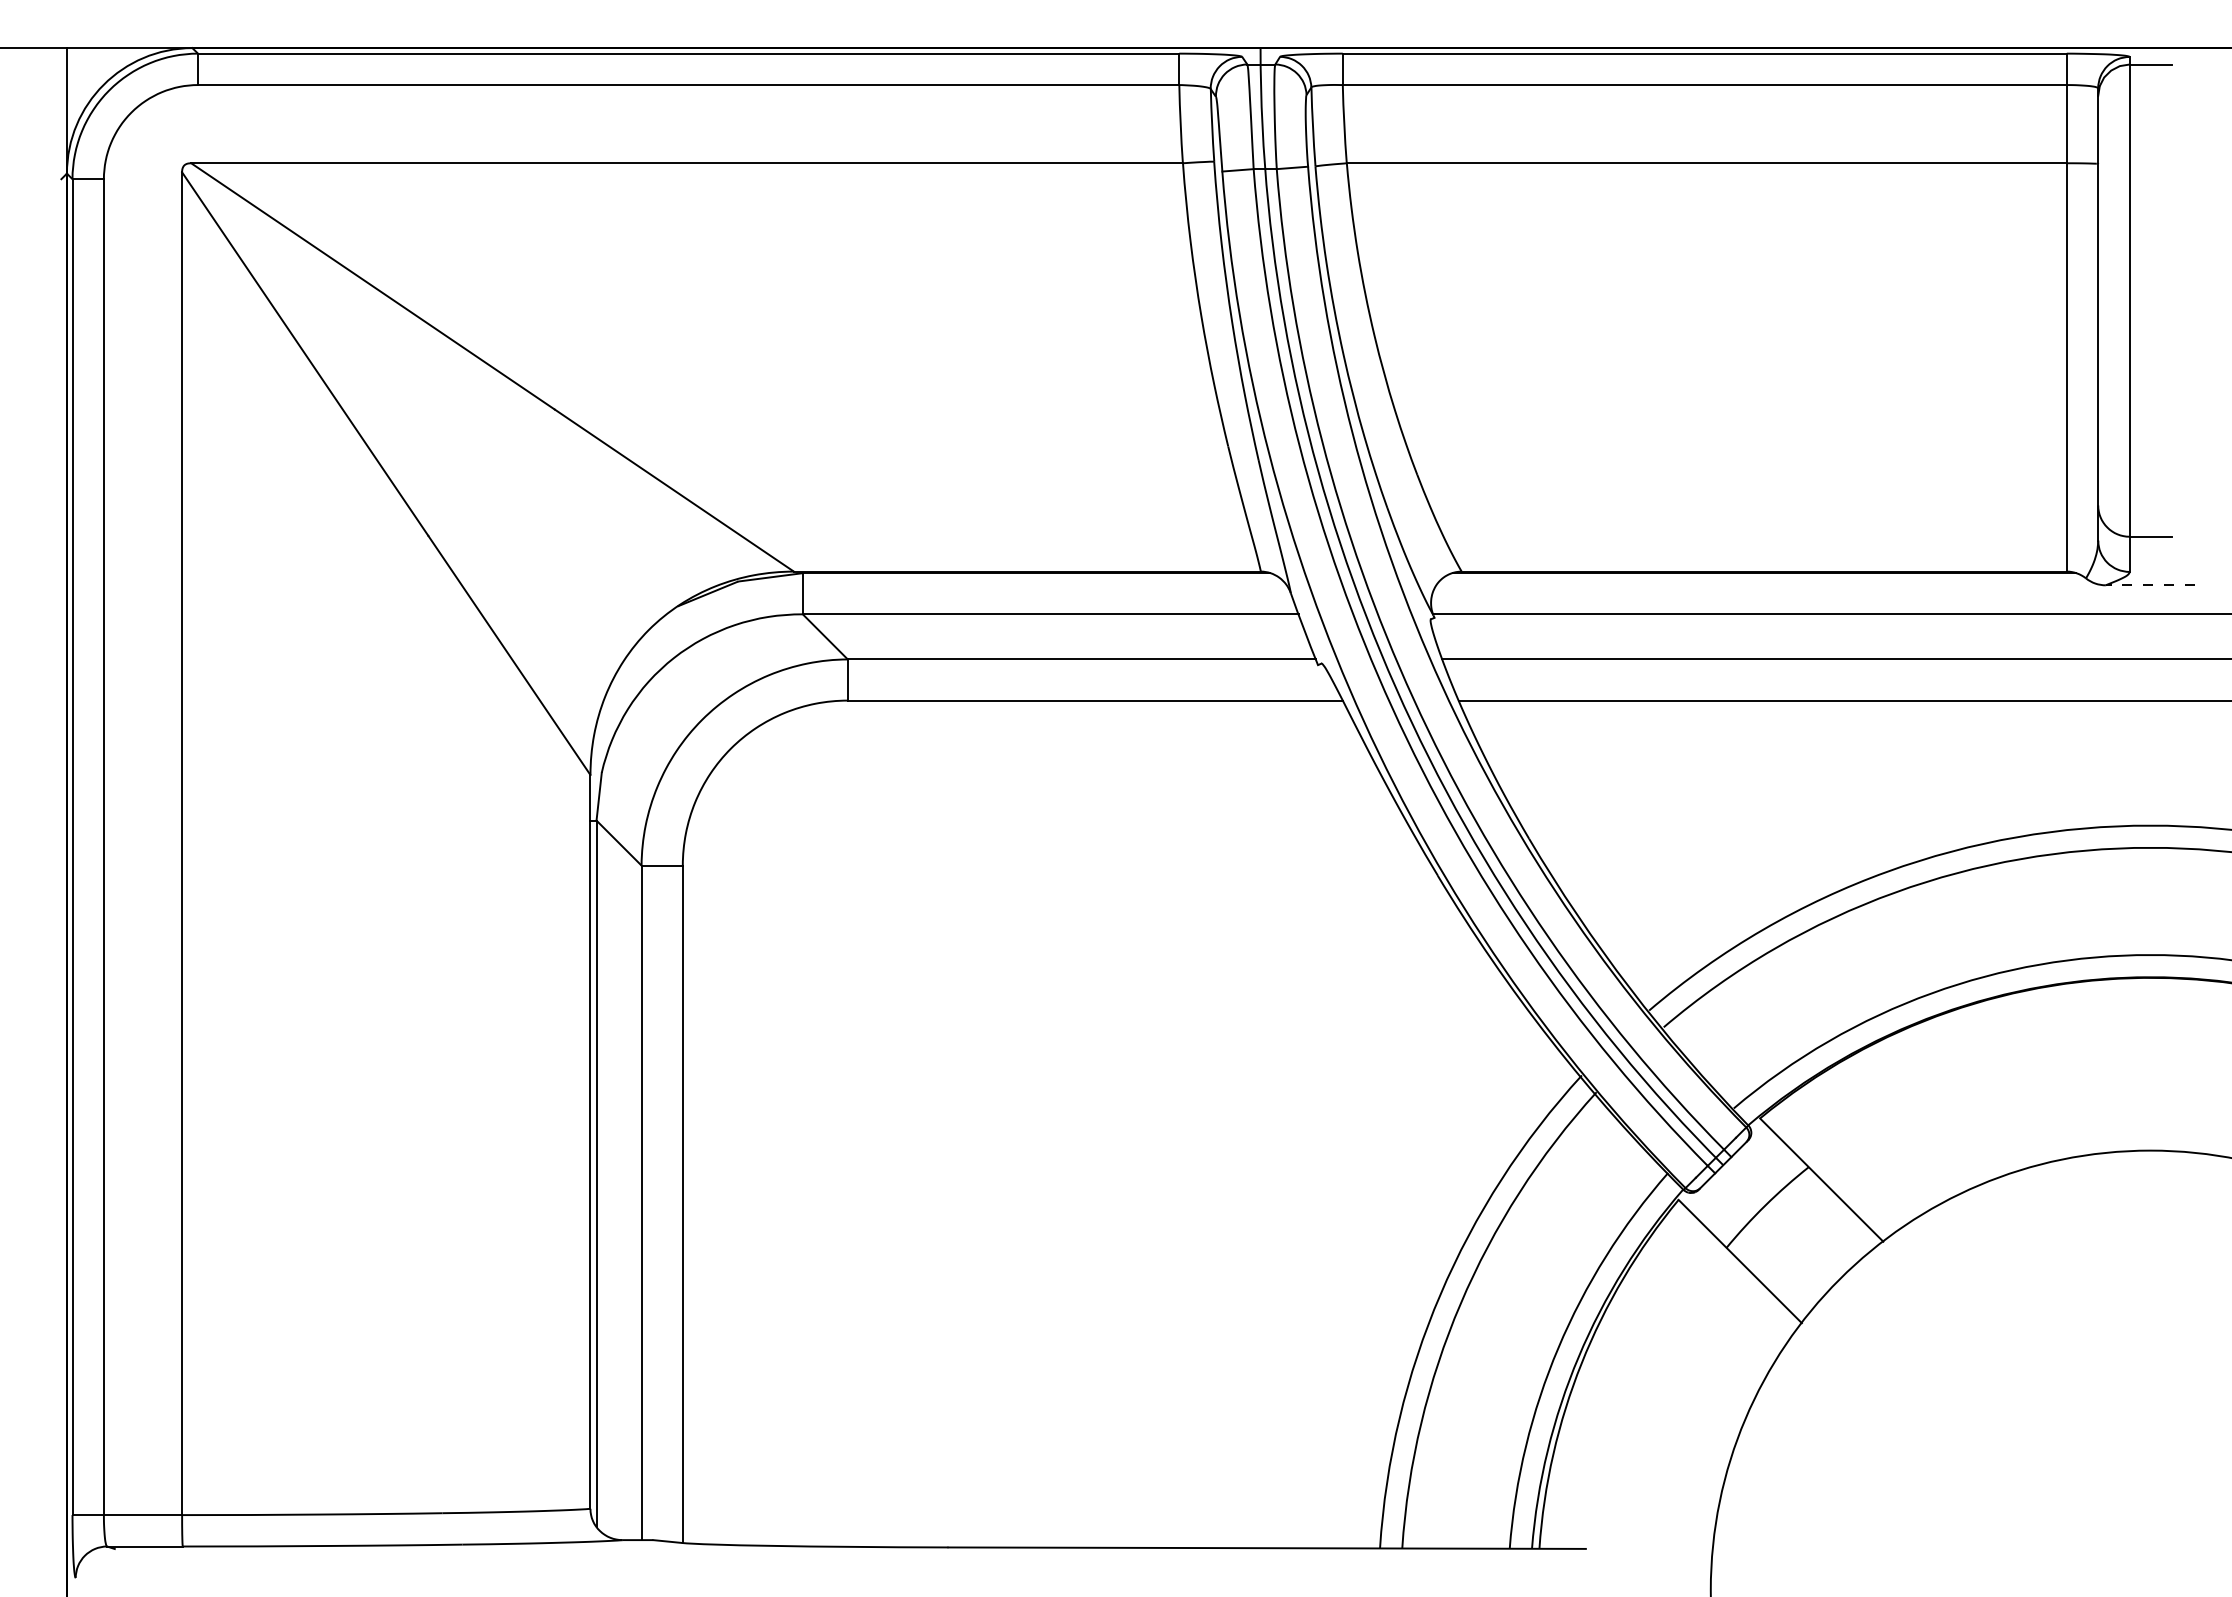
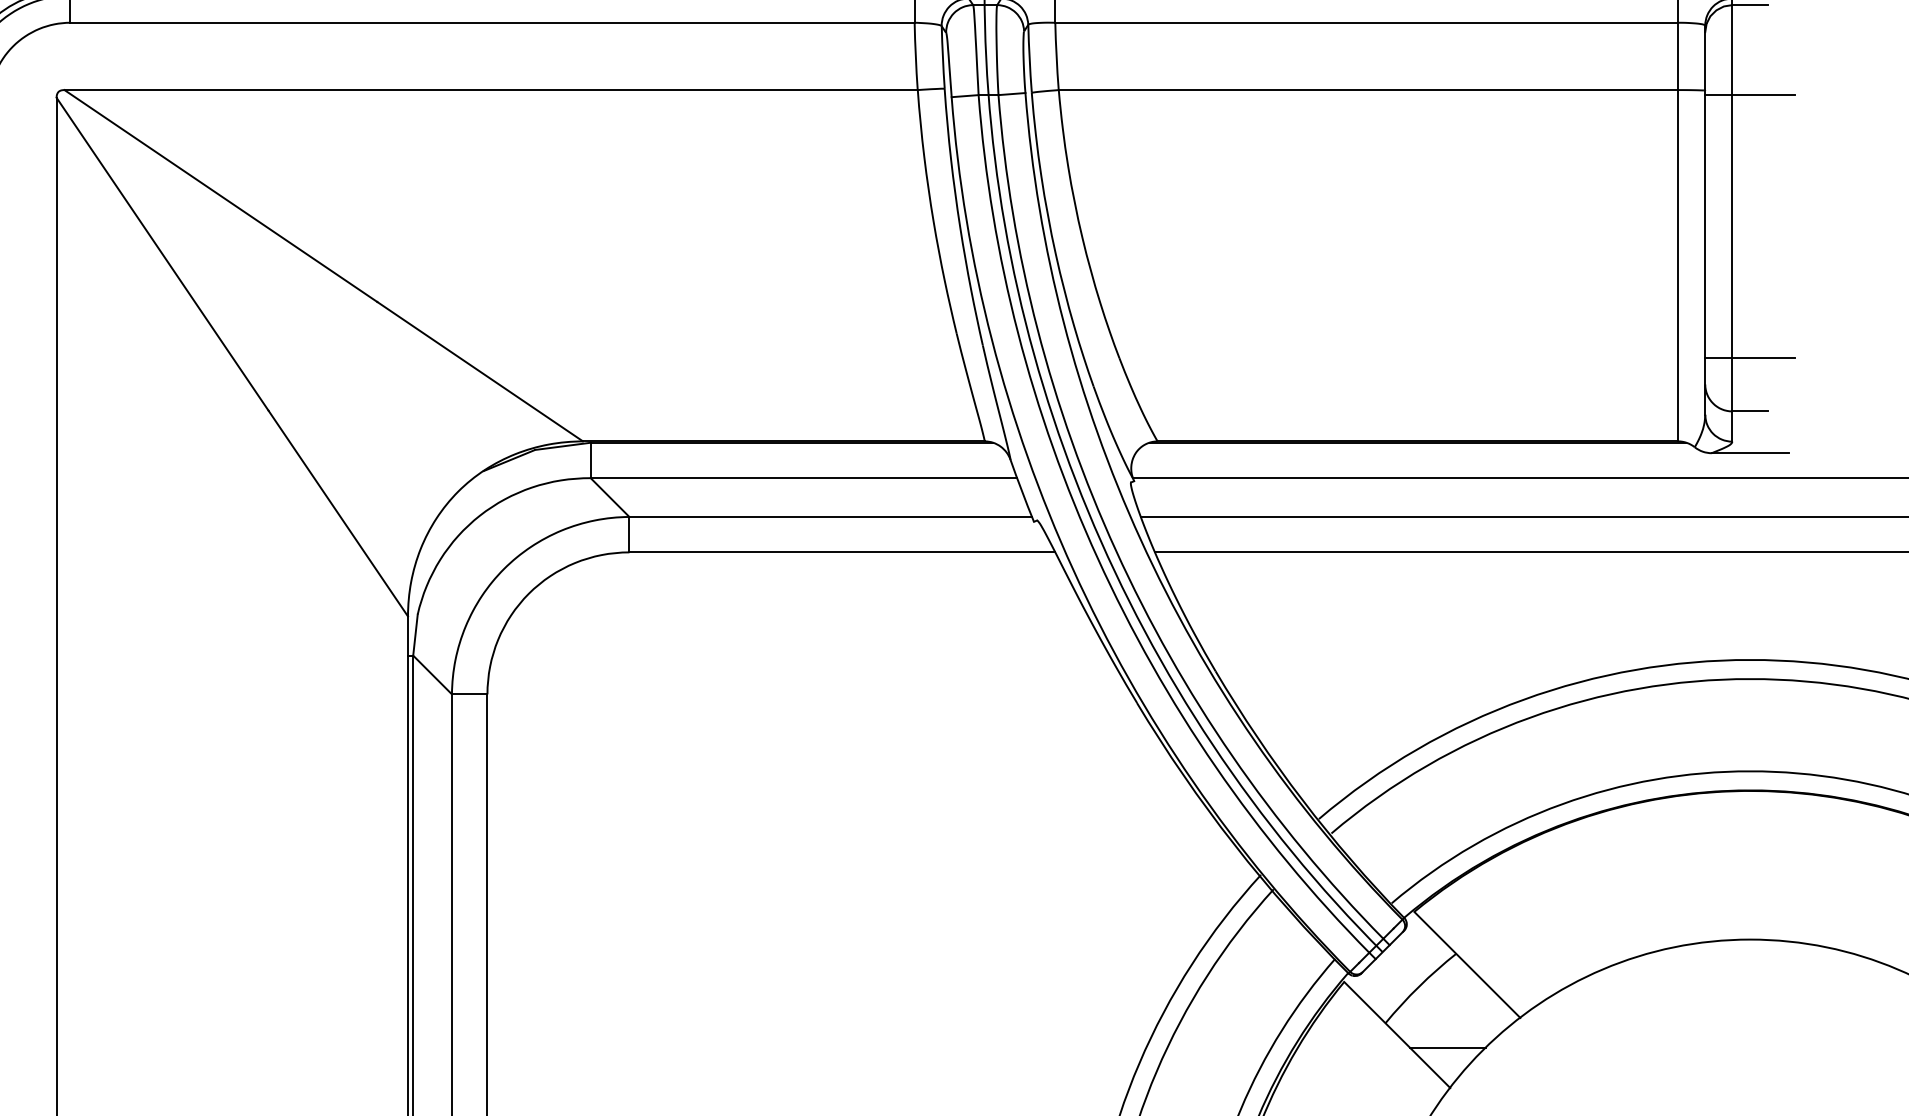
line: (2150, 169) -> (1750, 95), added
line: (2150, 474) -> (1750, 357), added
line: (2150, 585) -> (1750, 453), dashed -> solid
line: (1798, 1276) -> (1447, 1047), added

